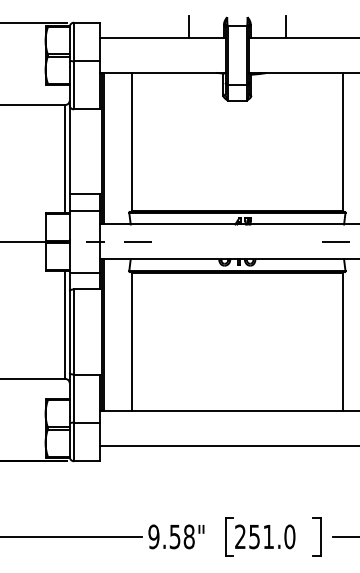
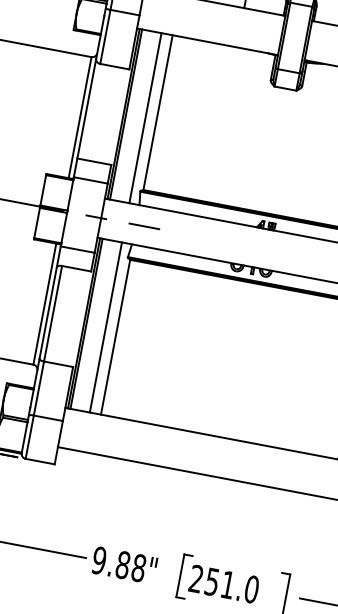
line: (121, 148) -> (145, 117), added
line: (121, 334) -> (105, 326), added
text: (174, 536) -> (122, 564), 9.58" -> 9.88"

